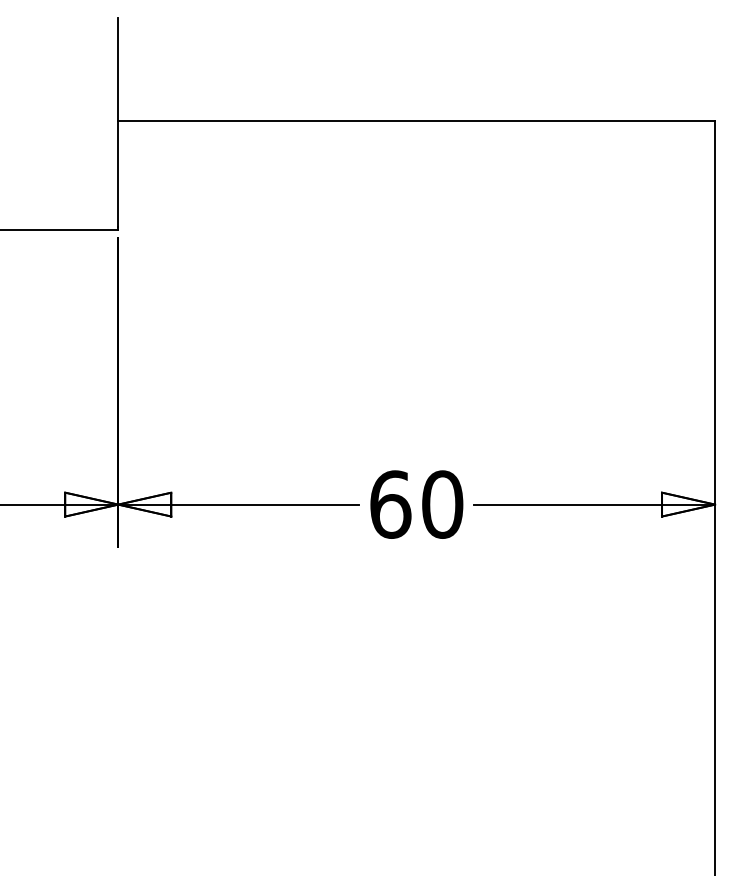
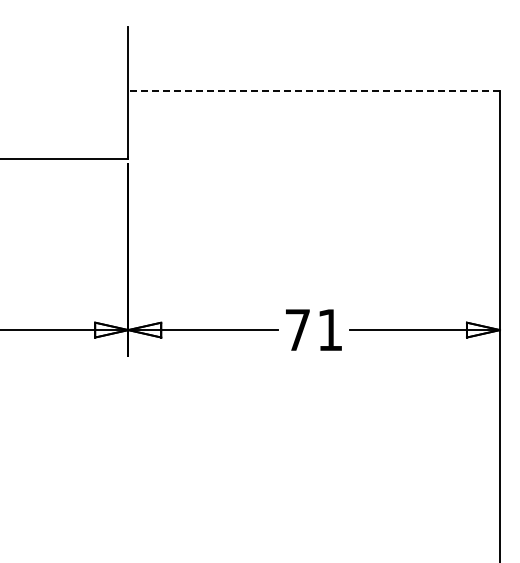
line: (417, 119) -> (314, 90), solid -> dashed
text: (417, 503) -> (314, 329), 60 -> 71

